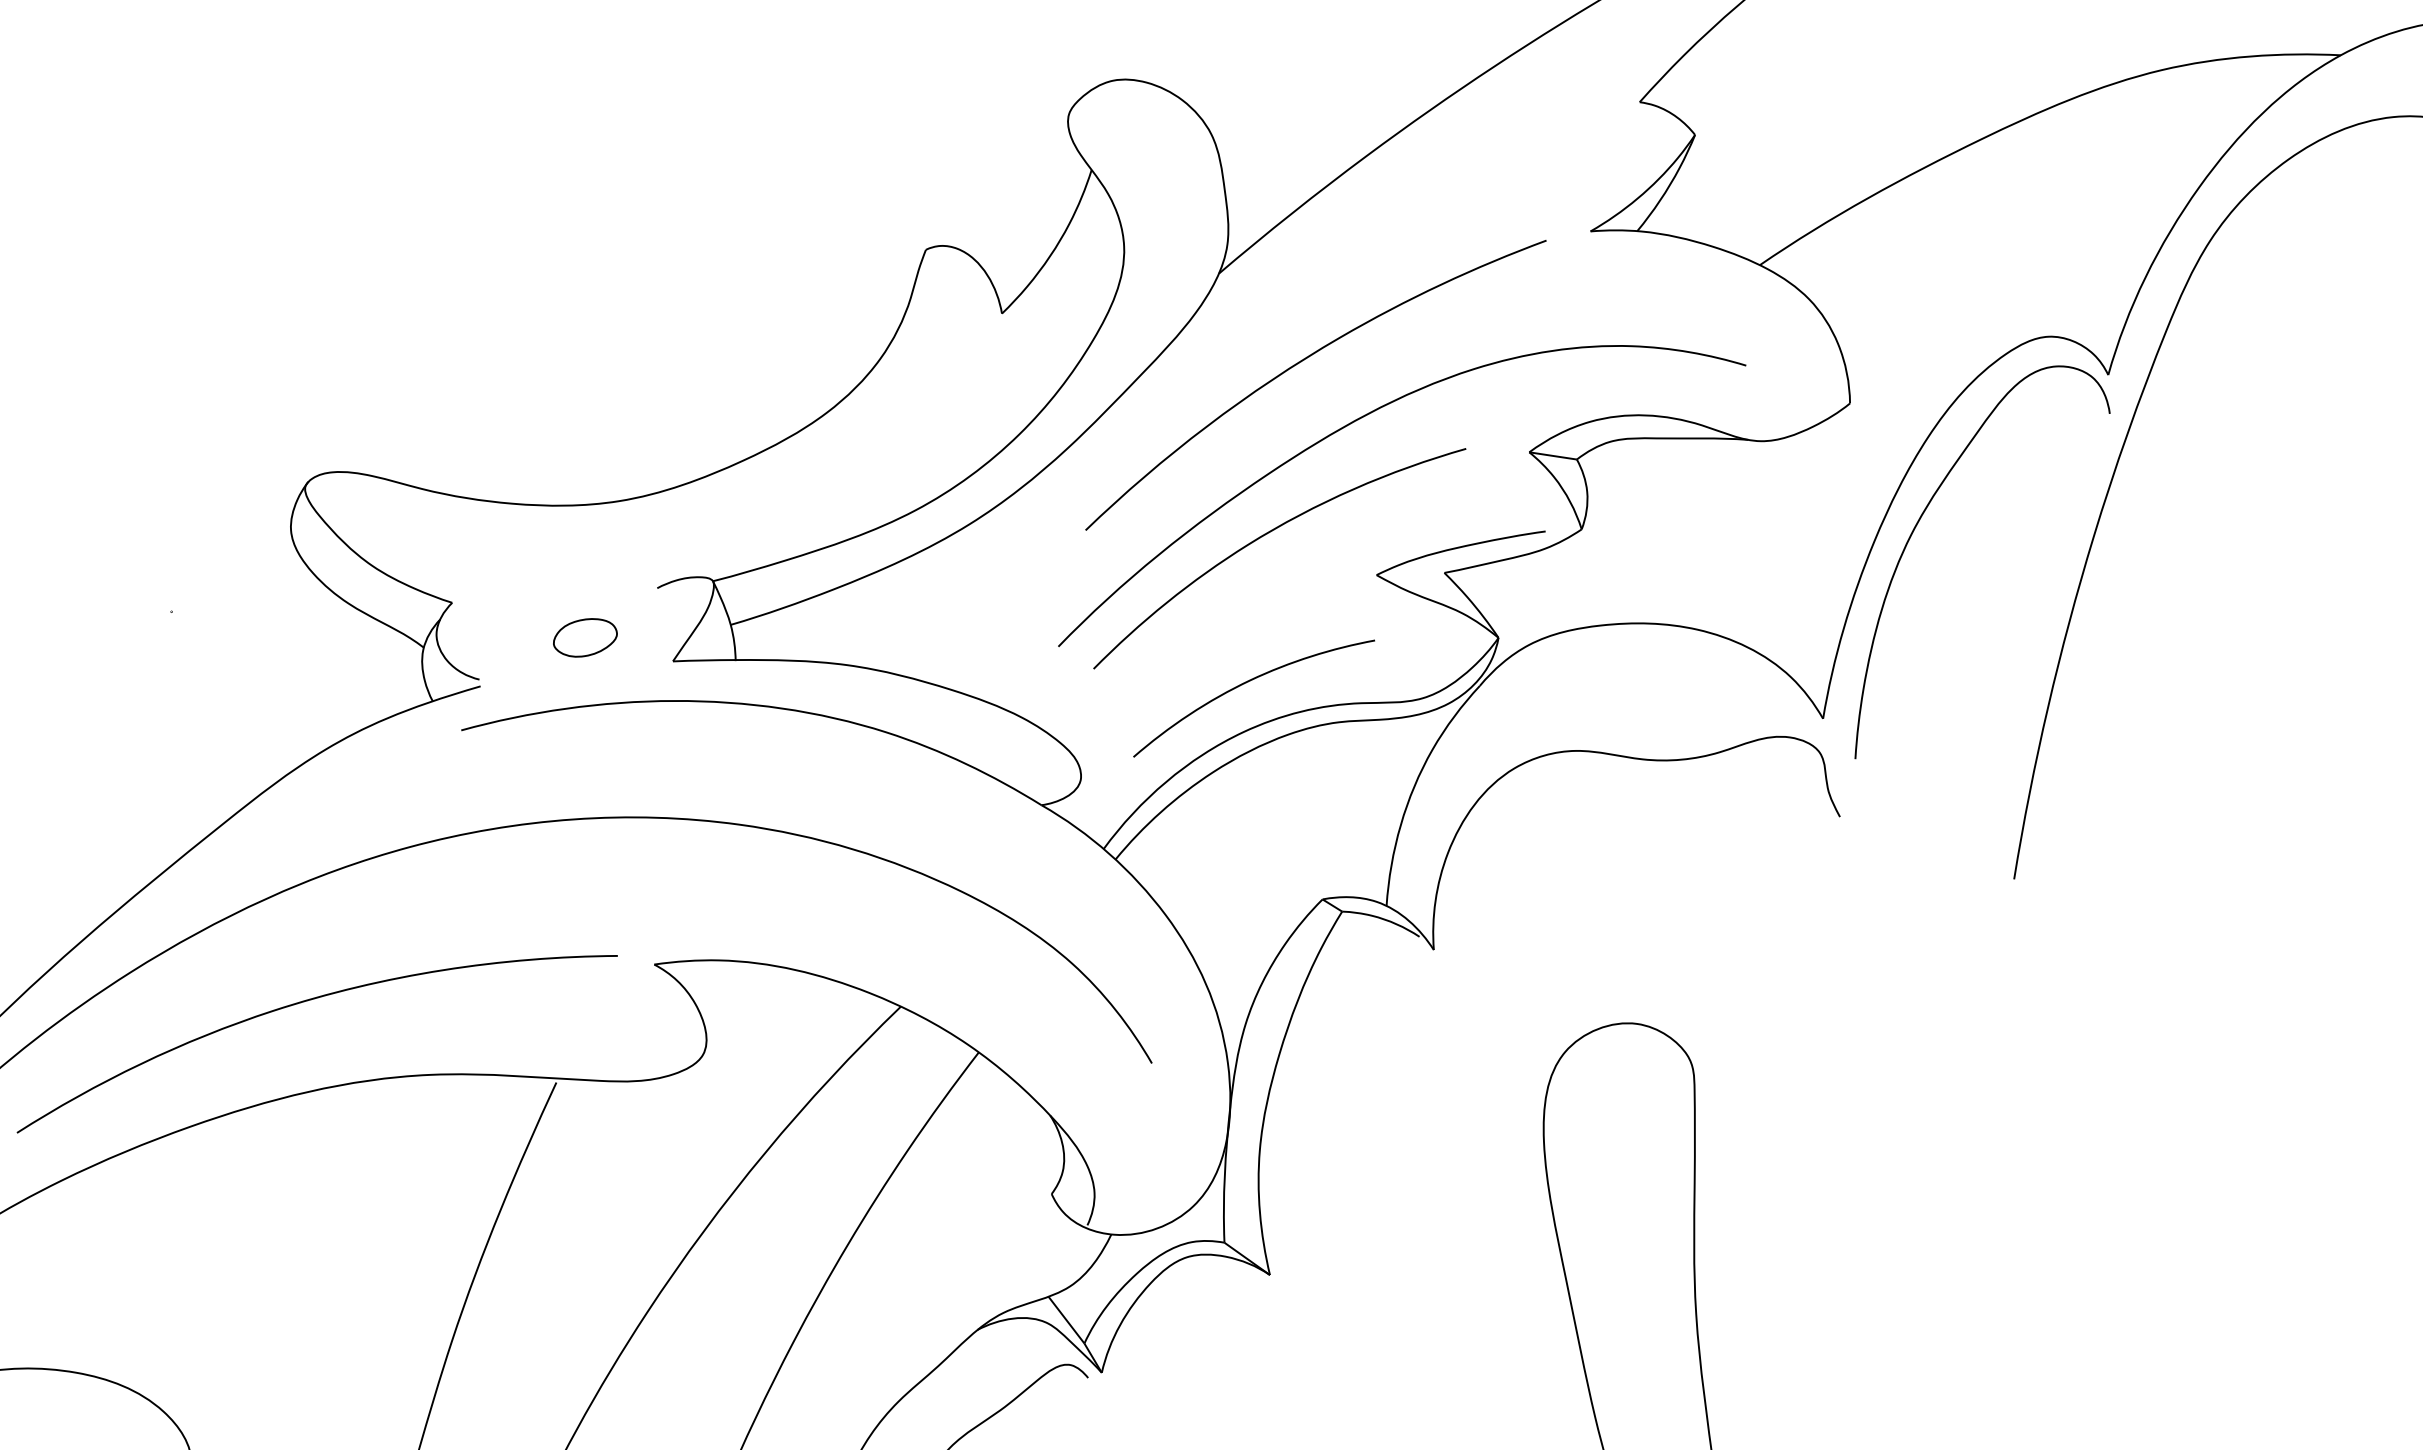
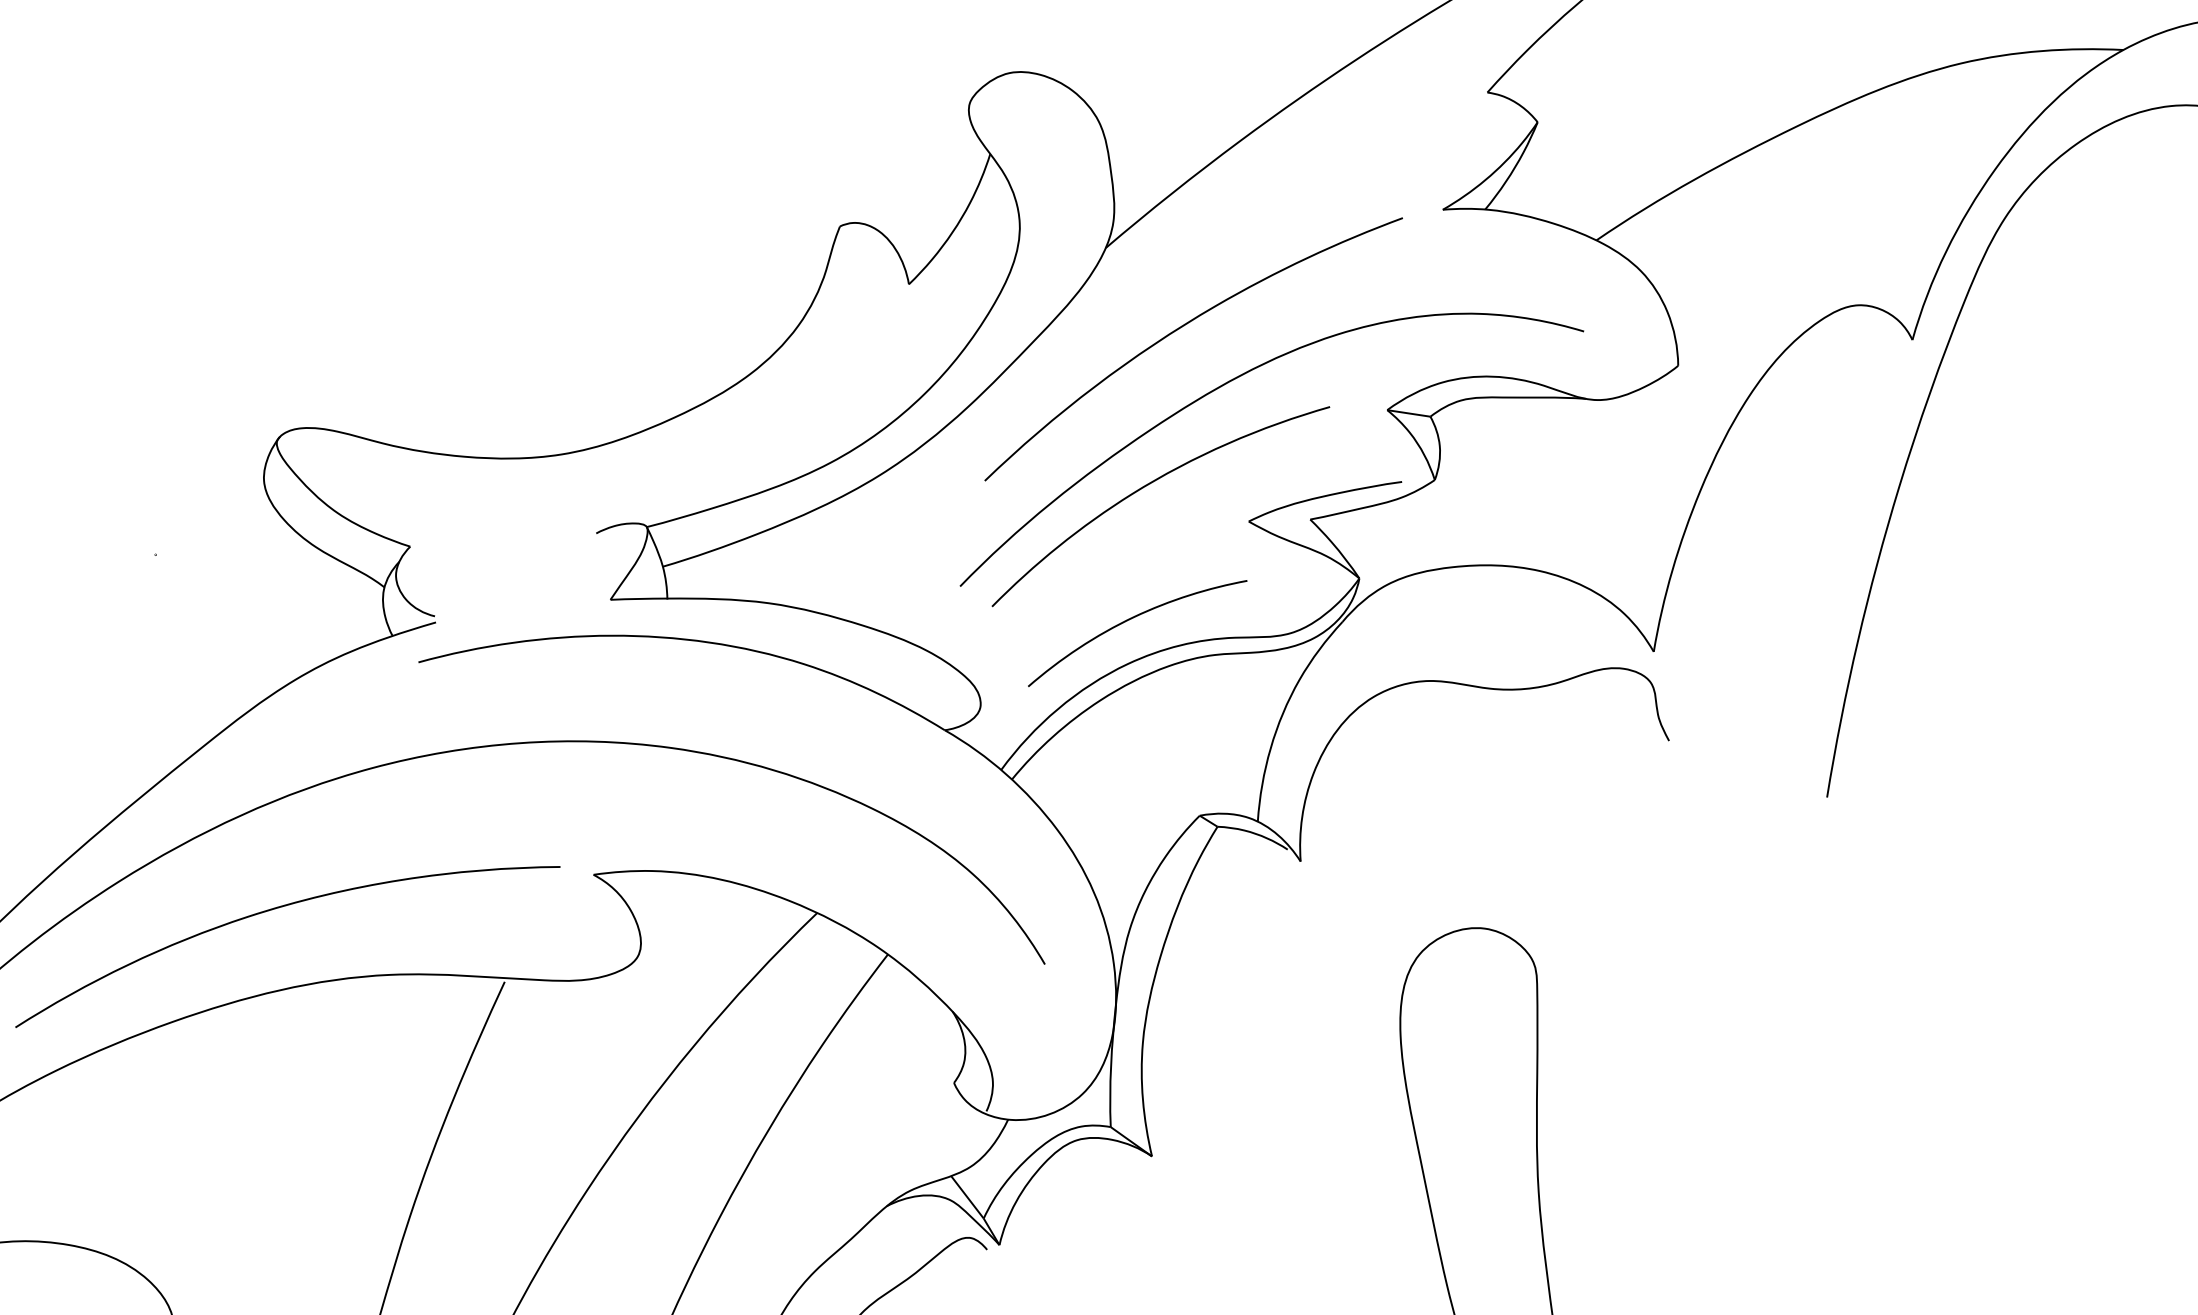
curve: (1916, 527) -> (1738, 478), removed
part: (585, 637) -> (531, 578), removed

